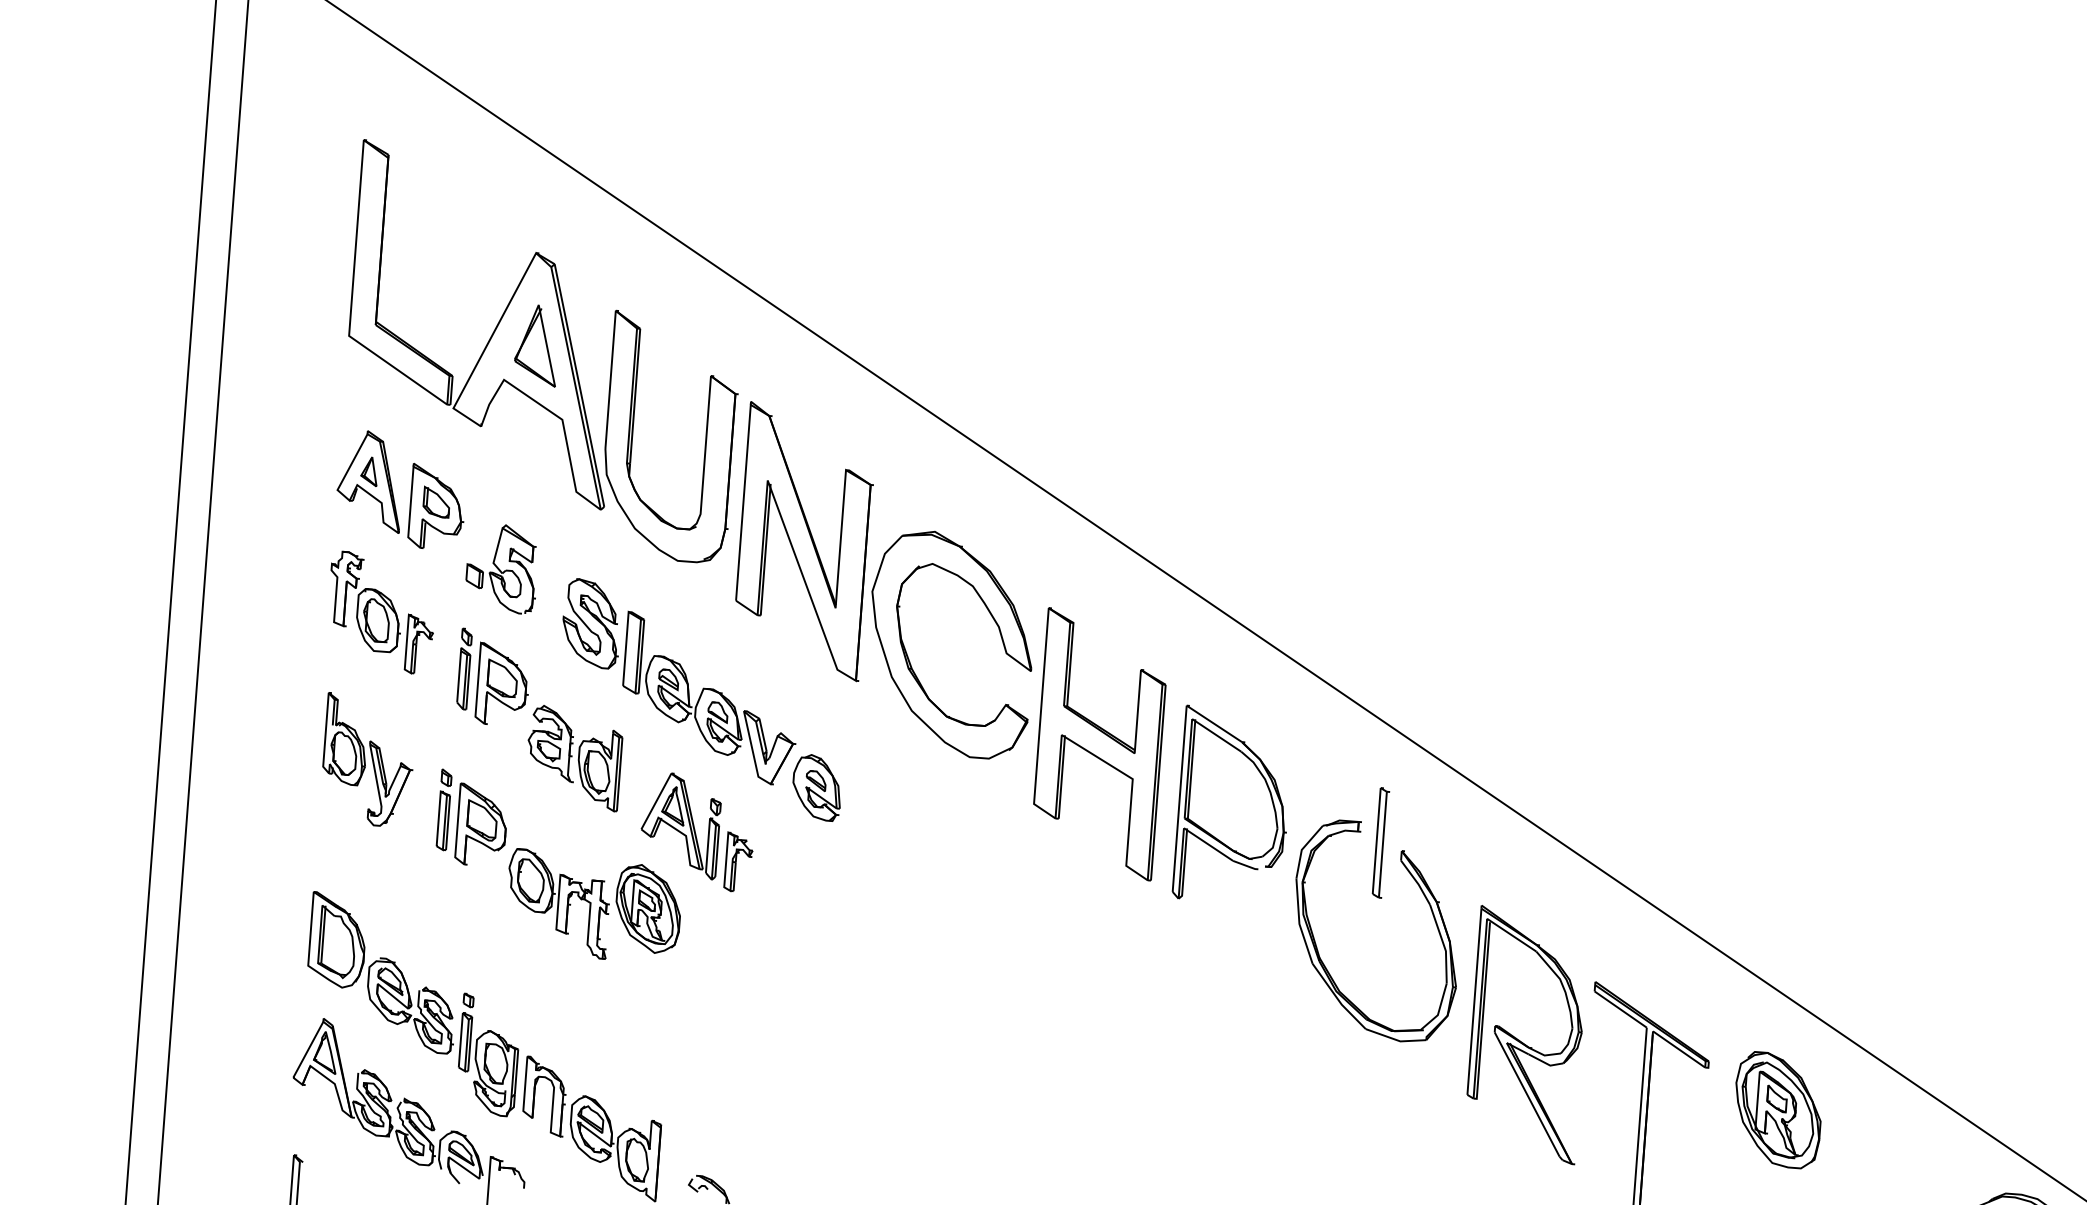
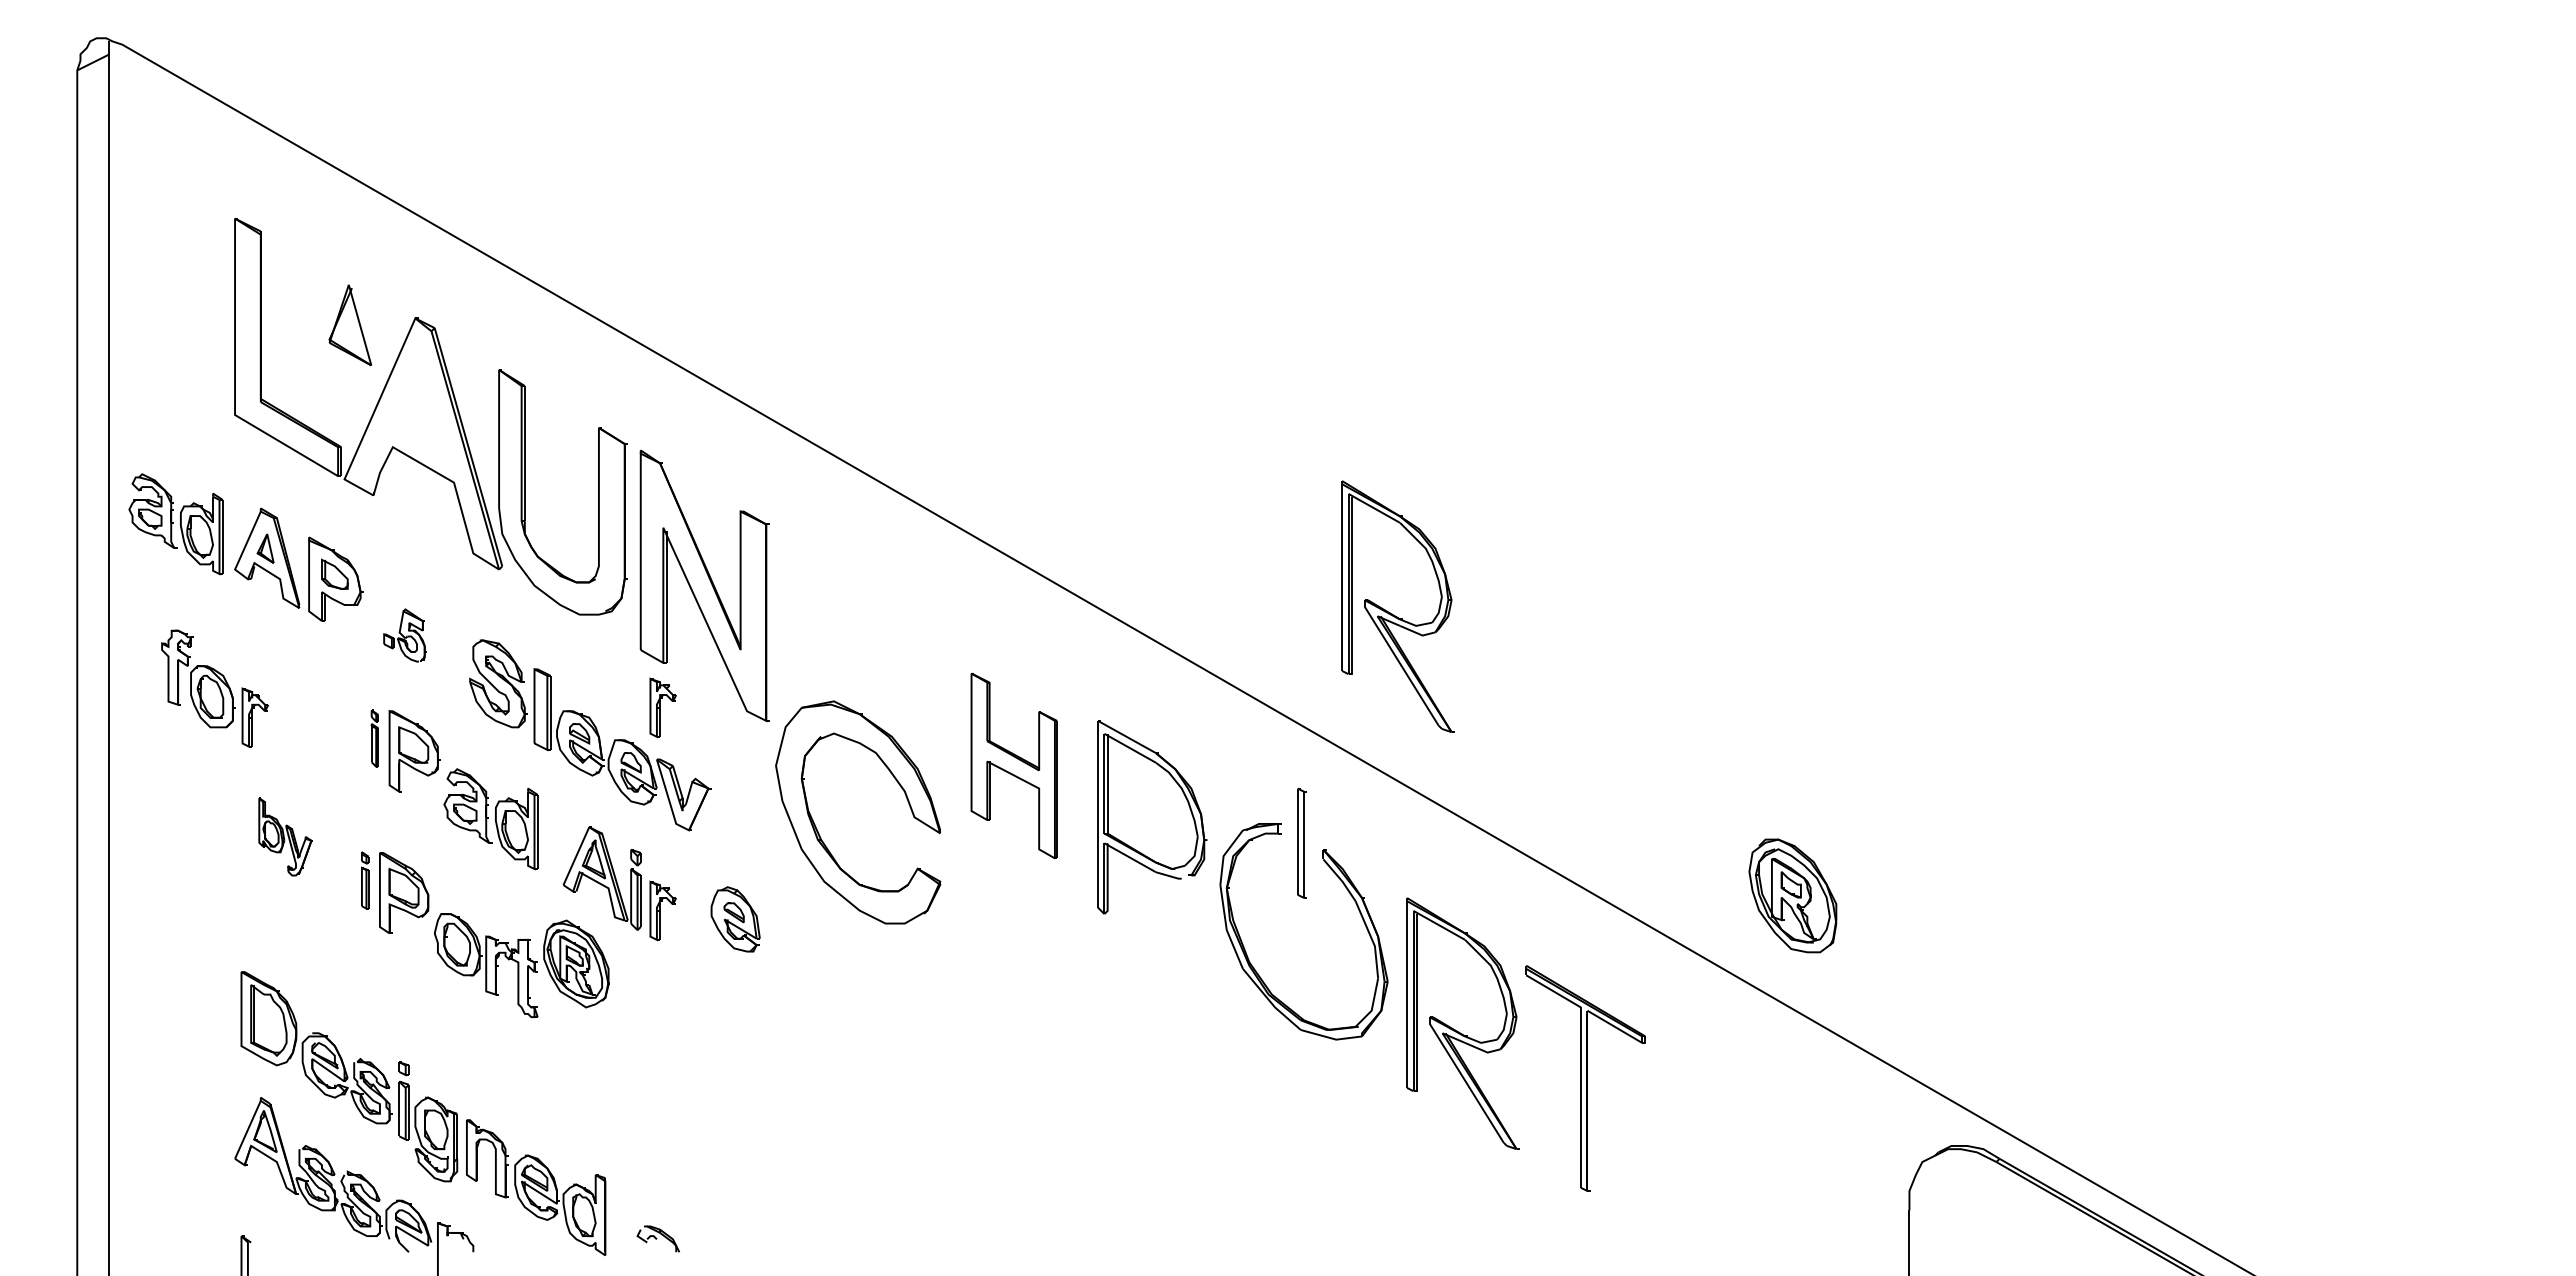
part: (536, 345) -> (349, 325), moved
part: (281, 440) -> (175, 524), added
part: (501, 568) -> (404, 635), size x0.6
part: (380, 612) -> (214, 688), moved
part: (1488, 620) -> (1392, 613), added
part: (909, 657) -> (817, 828), moved
part: (753, 659) -> (662, 707), added
part: (463, 668) -> (374, 738), size x0.7
part: (1100, 743) -> (1014, 765), size x0.7
part: (367, 760) -> (285, 836), size x0.6
part: (816, 787) -> (735, 919), moved
part: (443, 809) -> (364, 880), size x0.7
part: (1777, 1109) -> (1792, 895), moved

